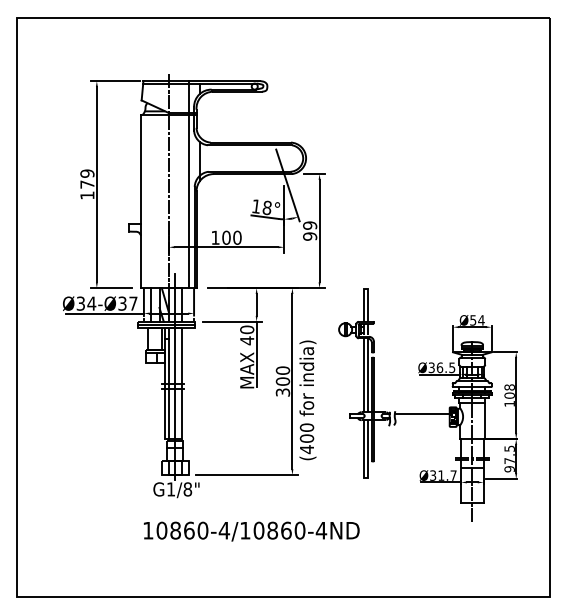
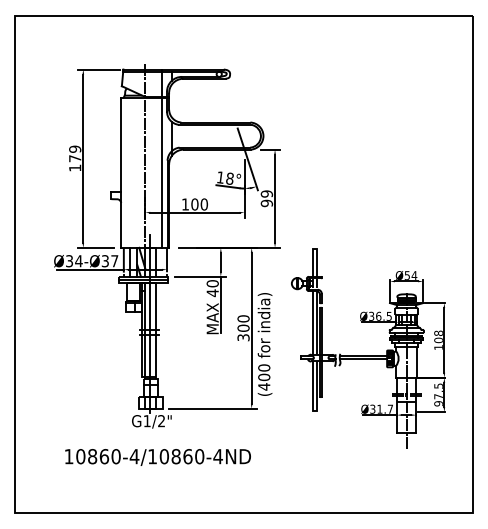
line: (421, 417) -> (362, 359), added
text: (187, 489) -> (161, 421), G1/8" -> G1/2"
text: (251, 531) -> (157, 457), moved

